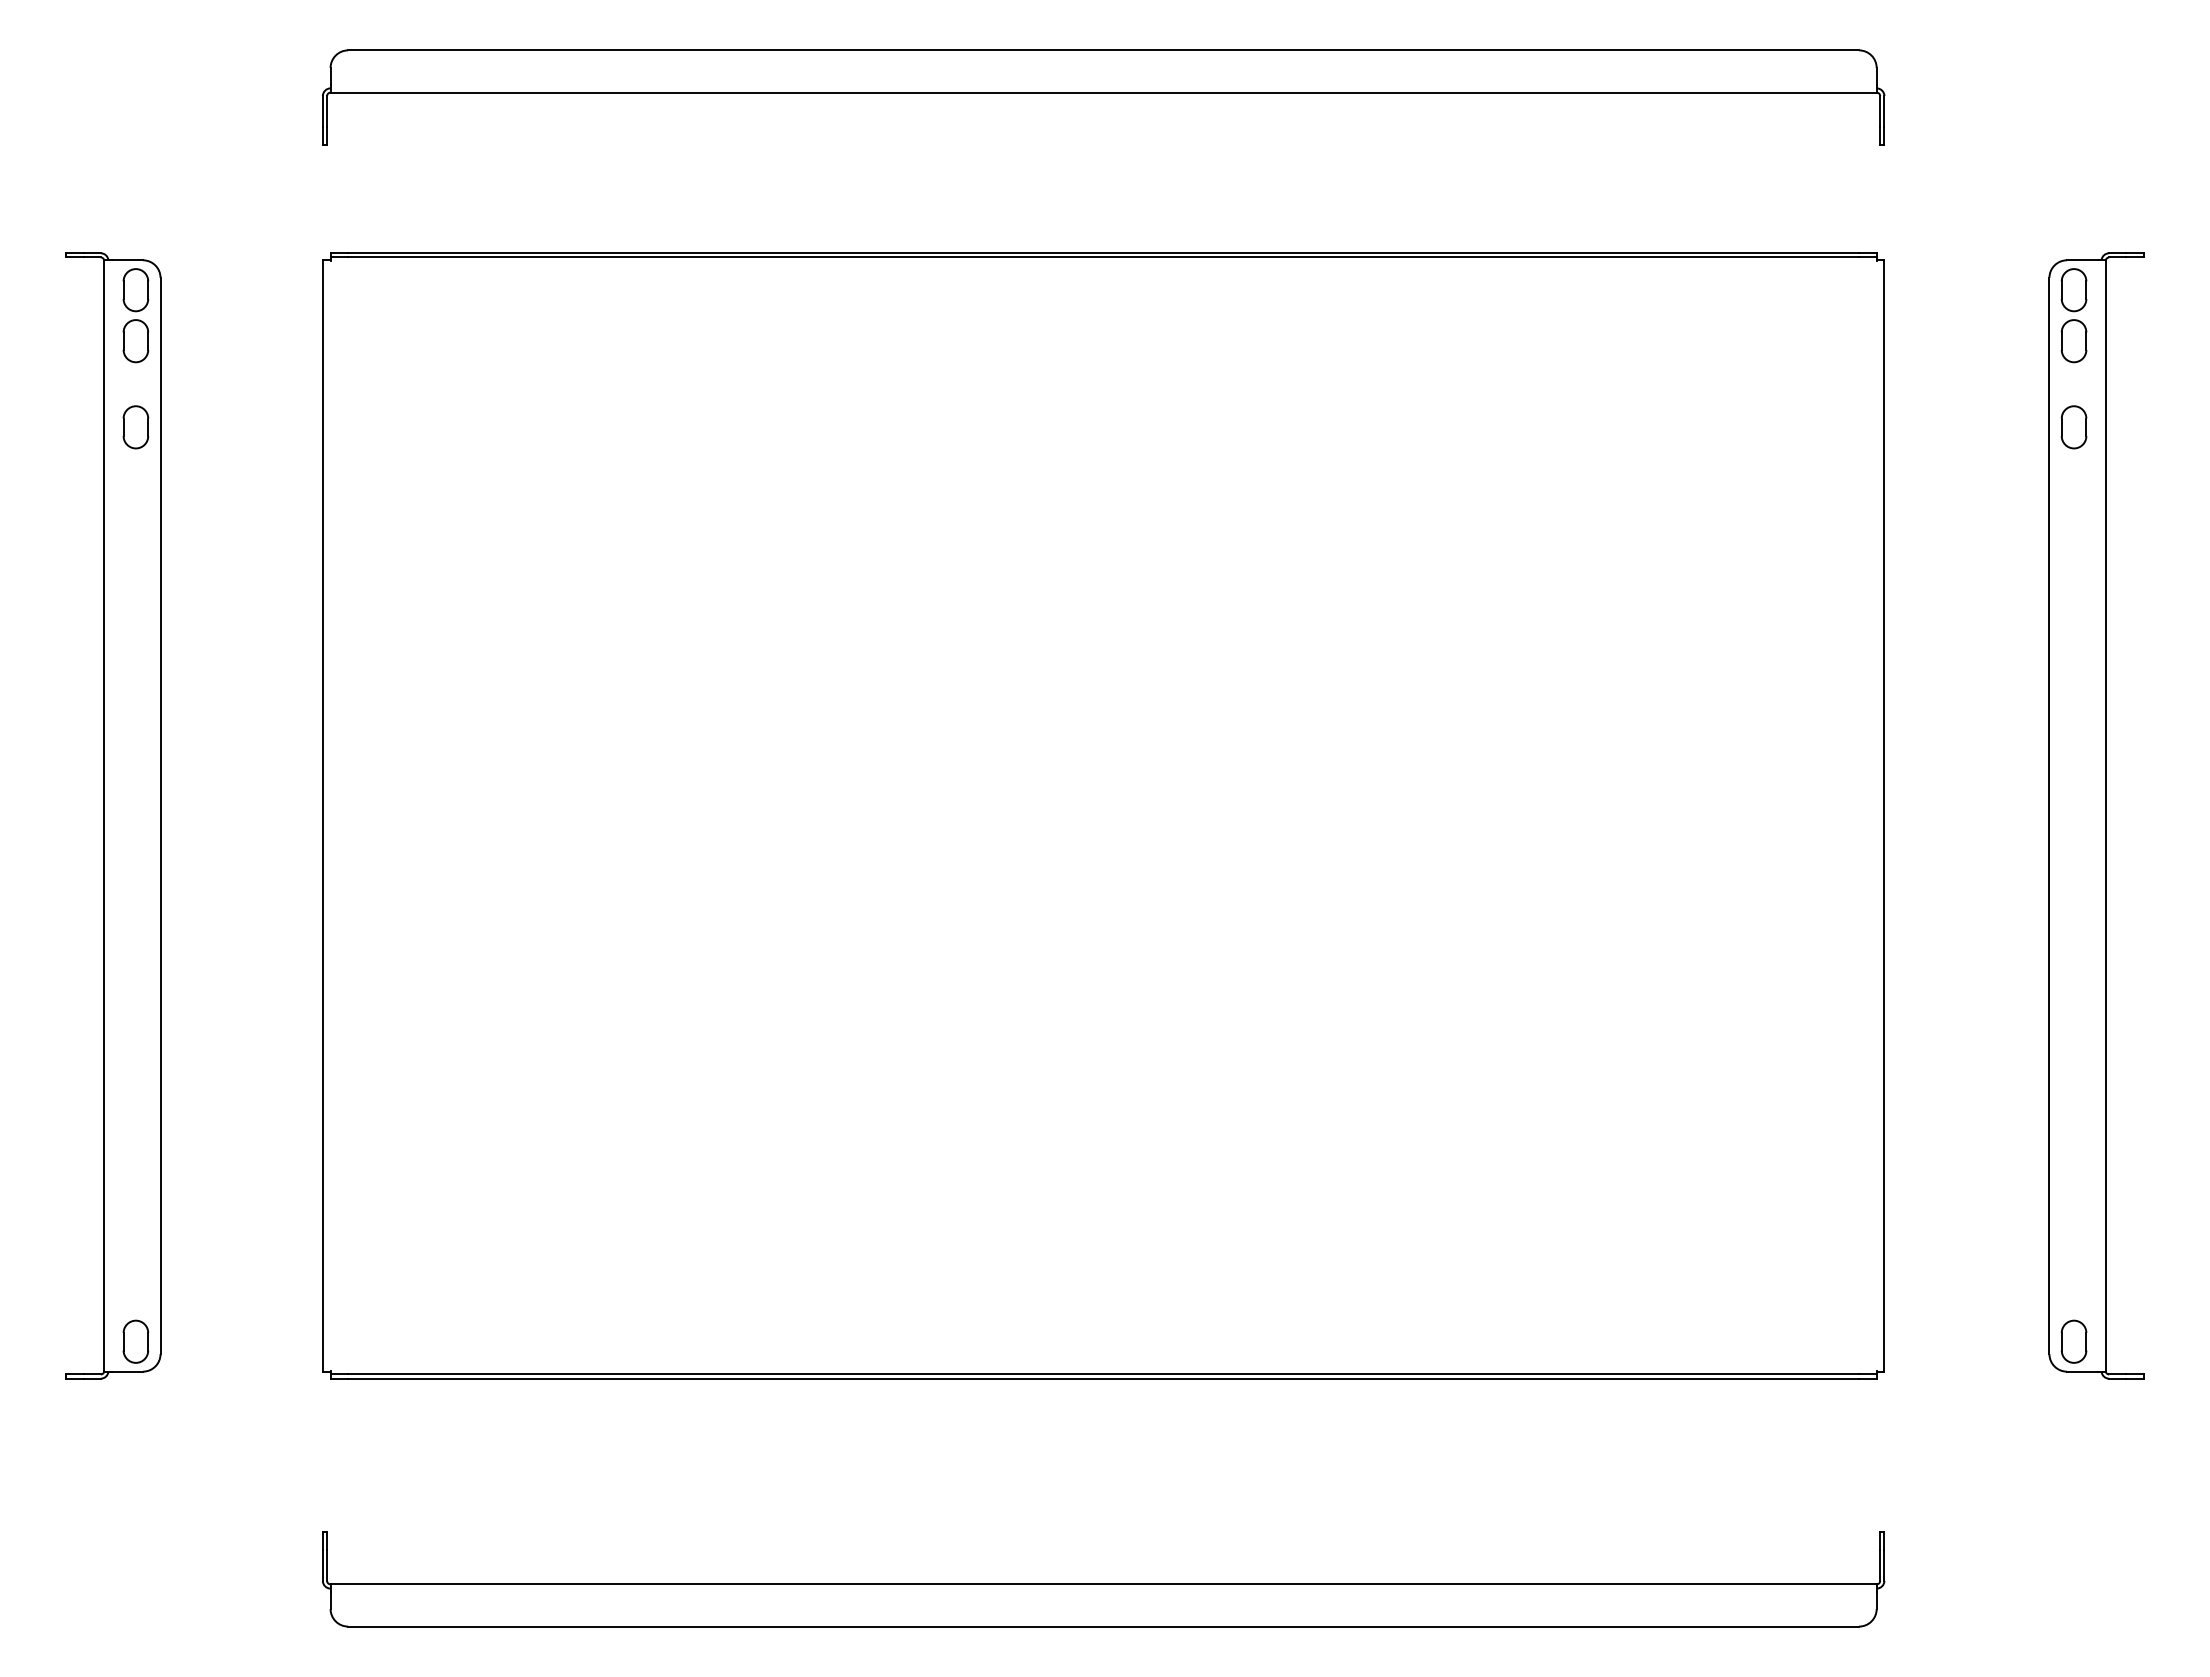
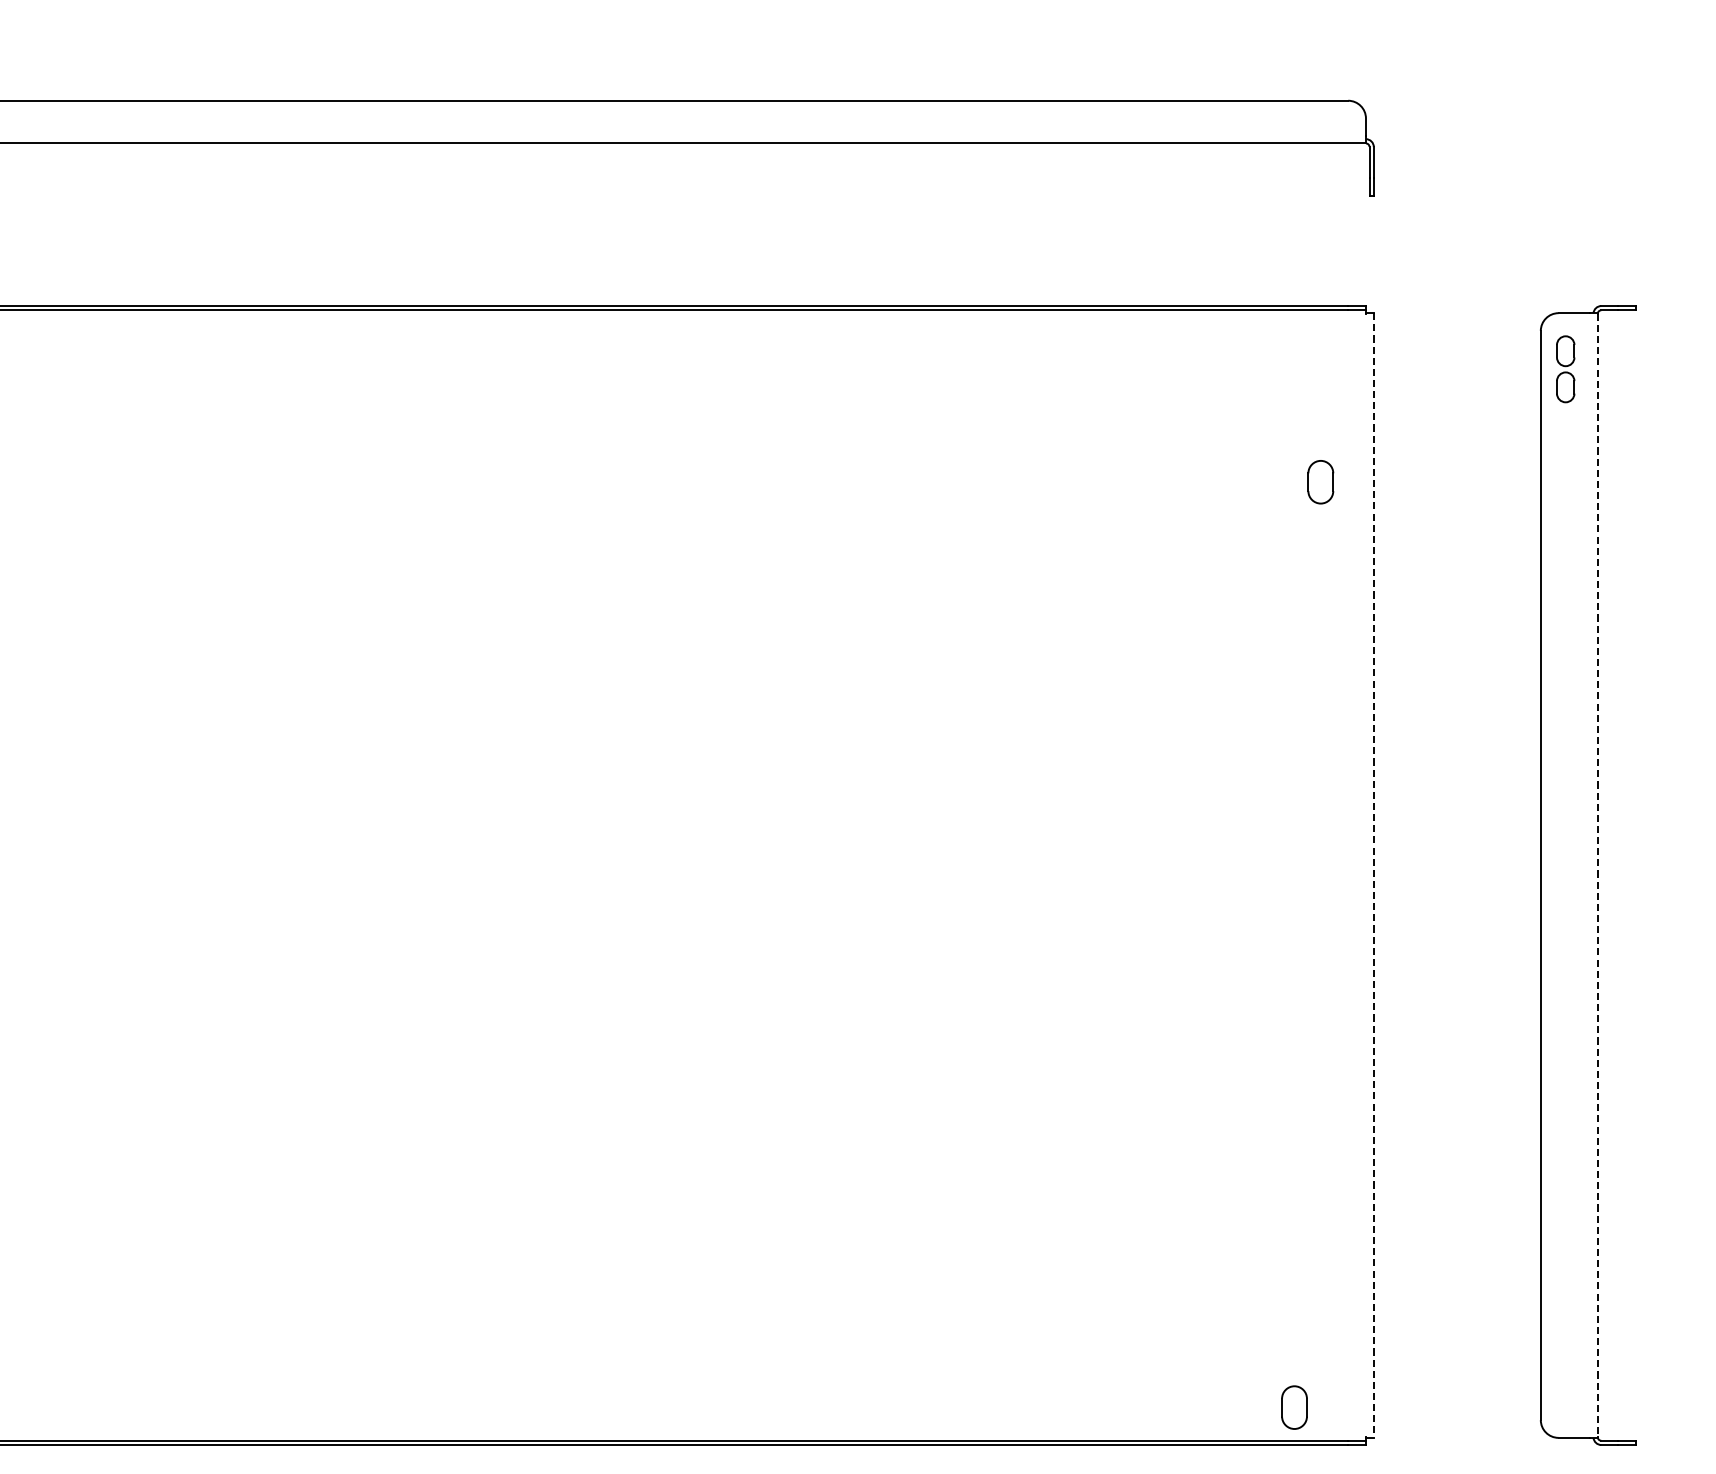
part: (2073, 315) -> (1565, 369), size x0.7
part: (2073, 427) -> (1320, 482), moved
line: (1884, 815) -> (1373, 875), solid -> dashed
line: (2105, 815) -> (1597, 875), solid -> dashed
part: (2073, 1341) -> (1293, 1407), moved

